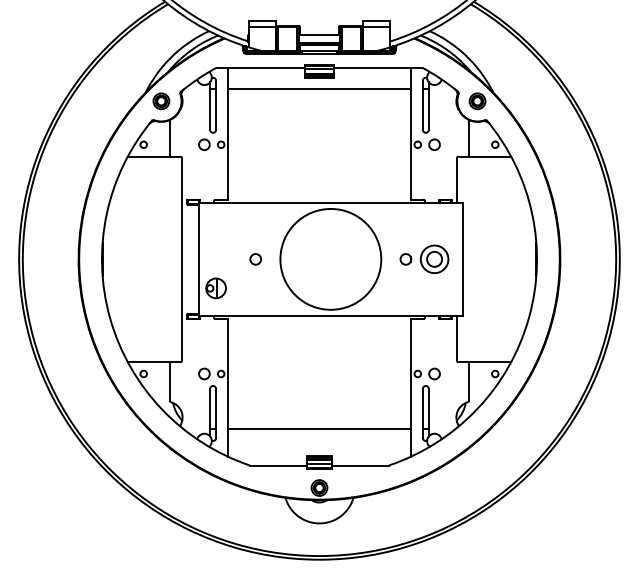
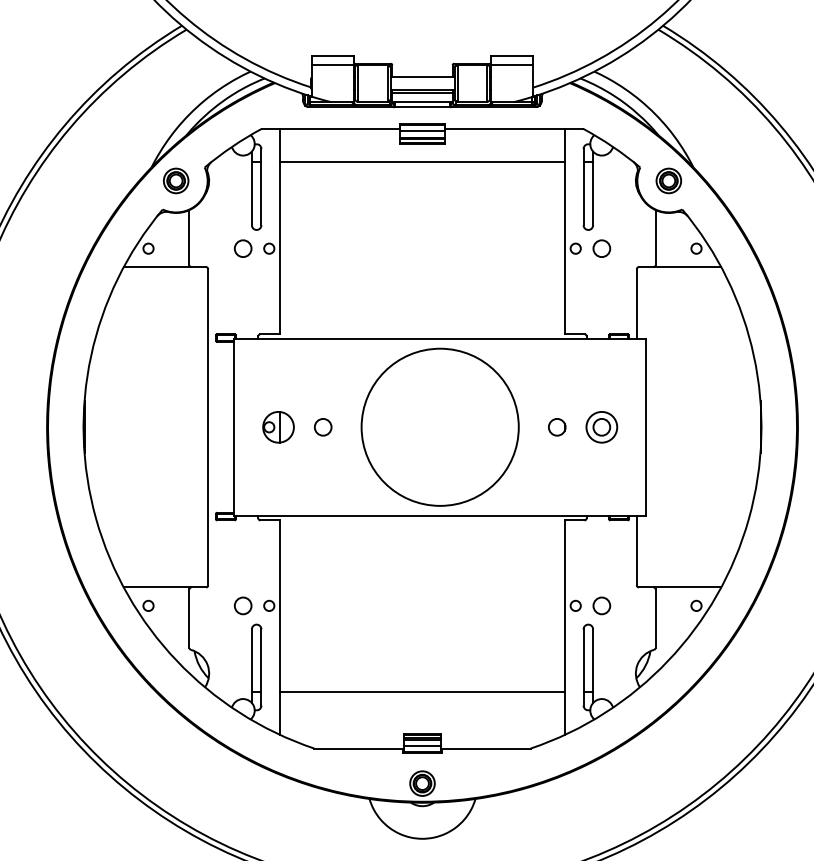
part: (434, 259) -> (601, 427), size x0.71
part: (215, 288) -> (277, 427), moved

